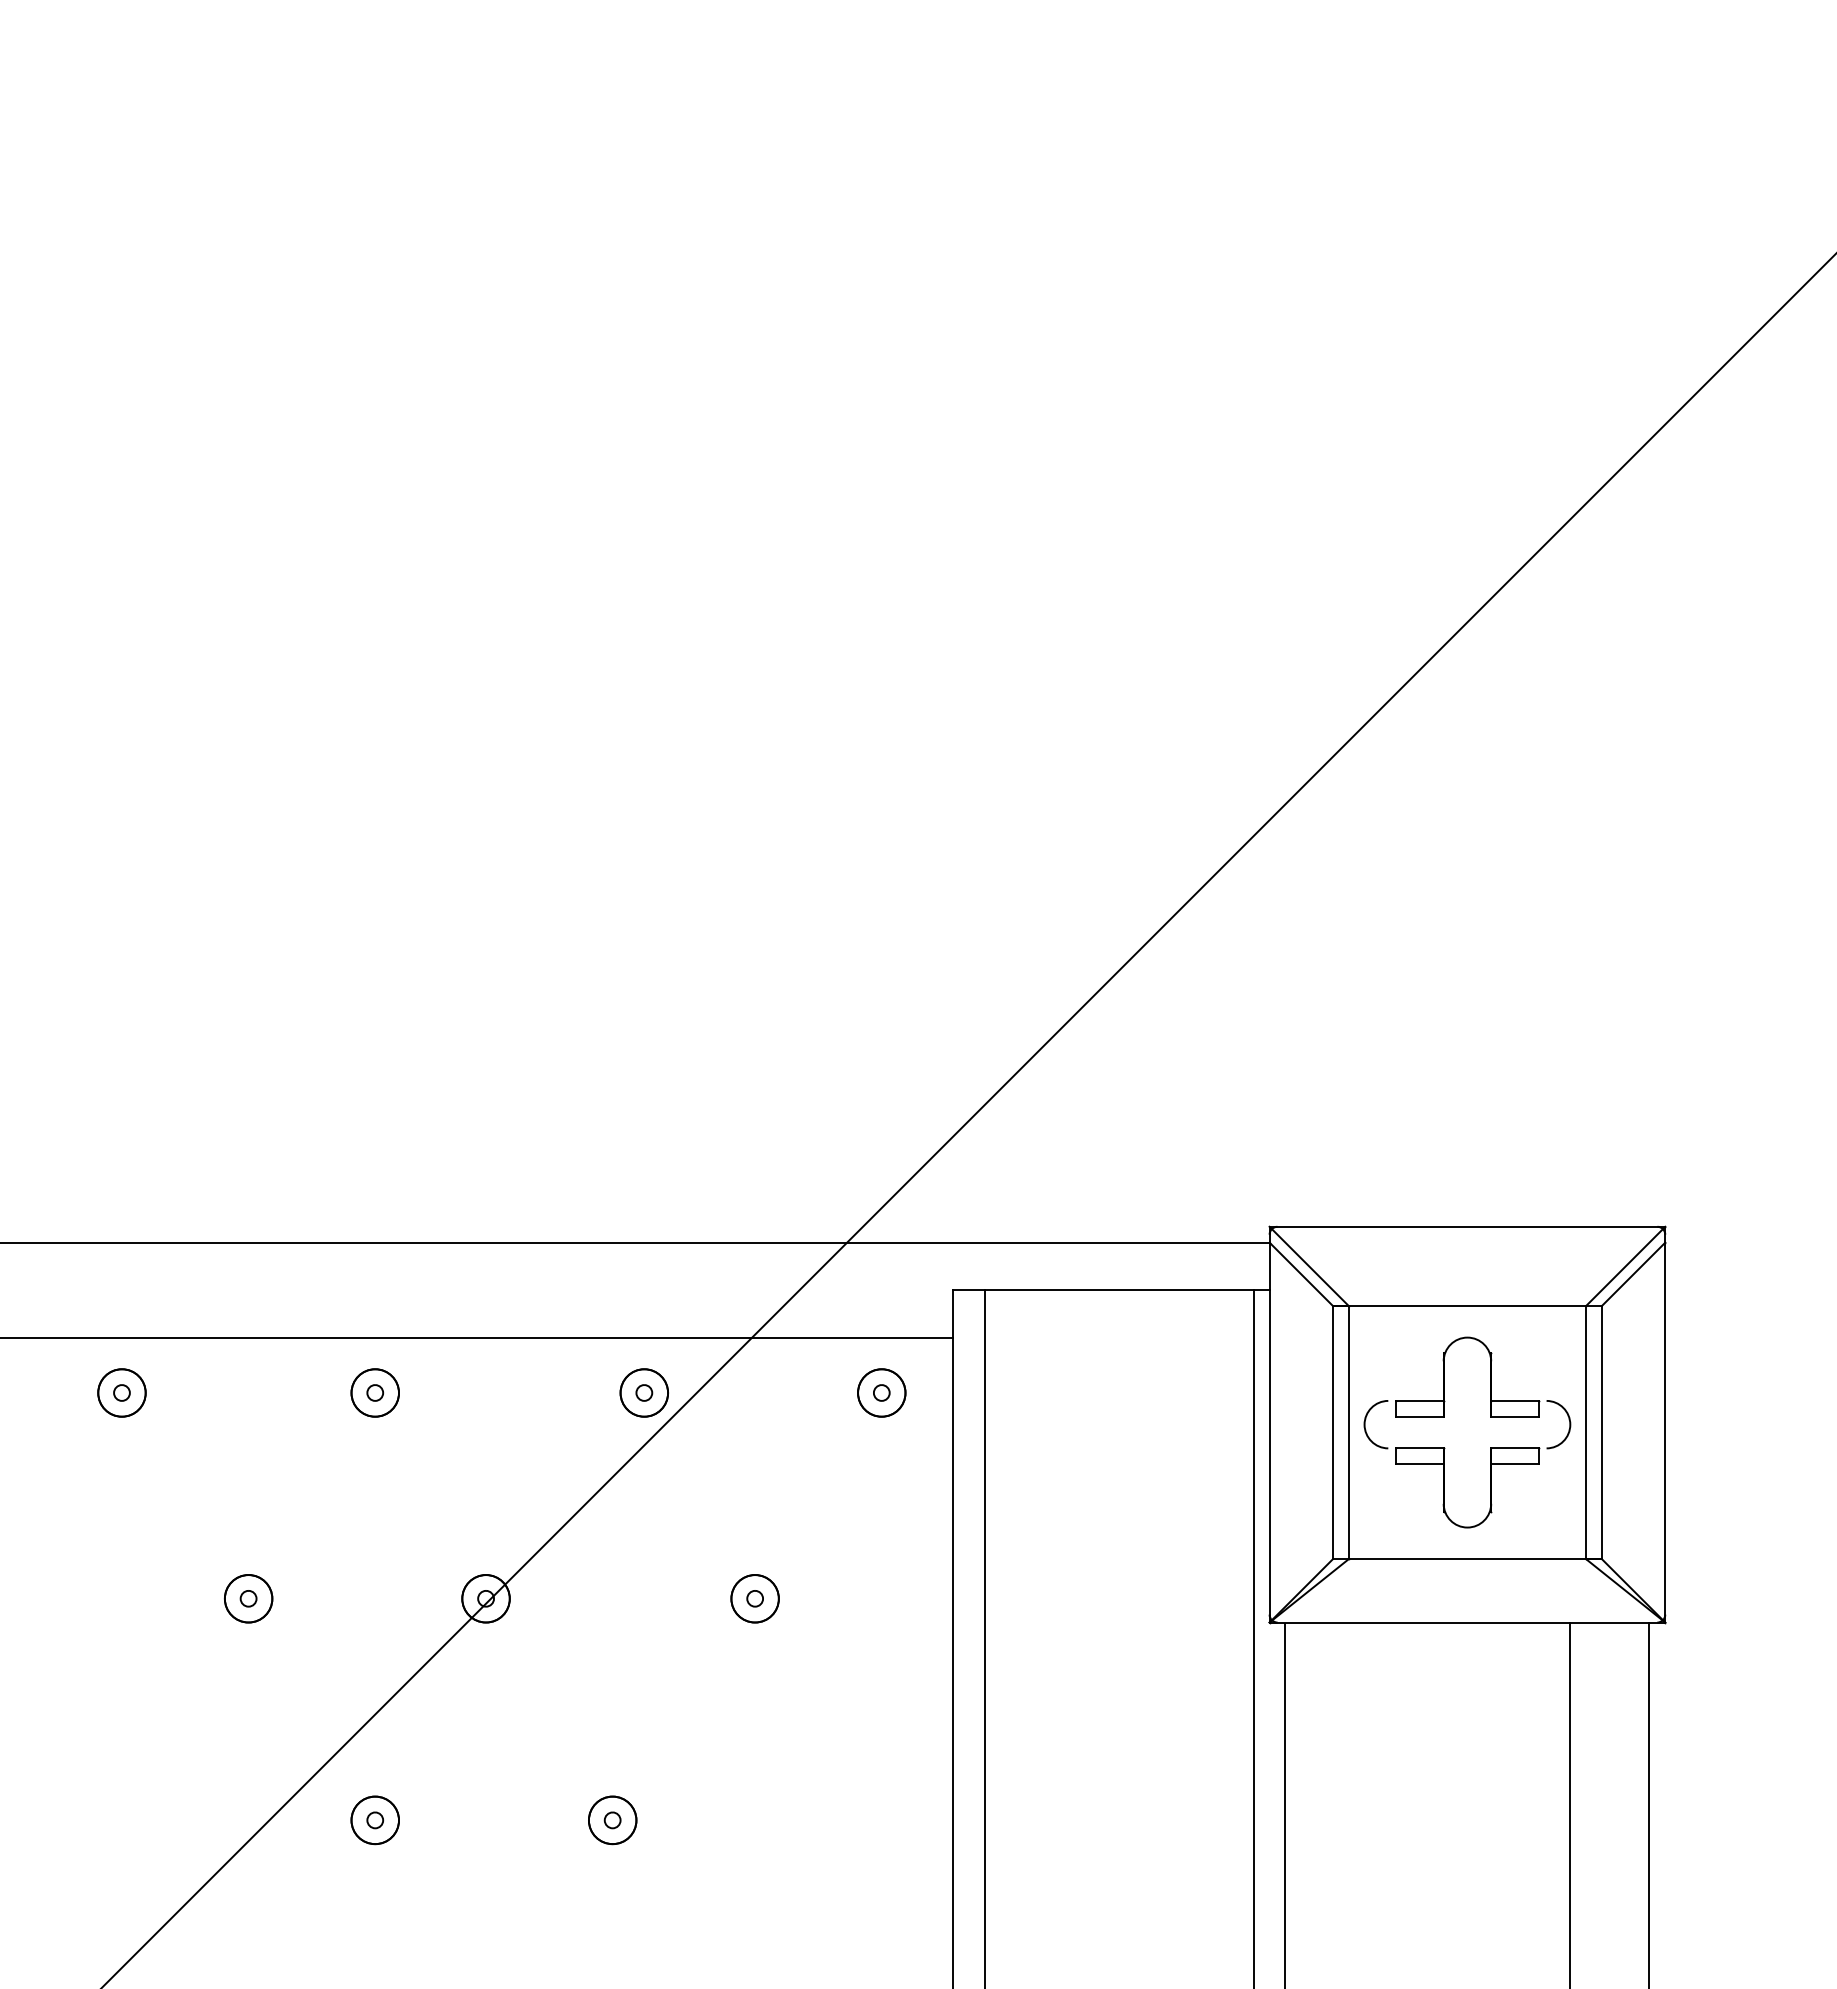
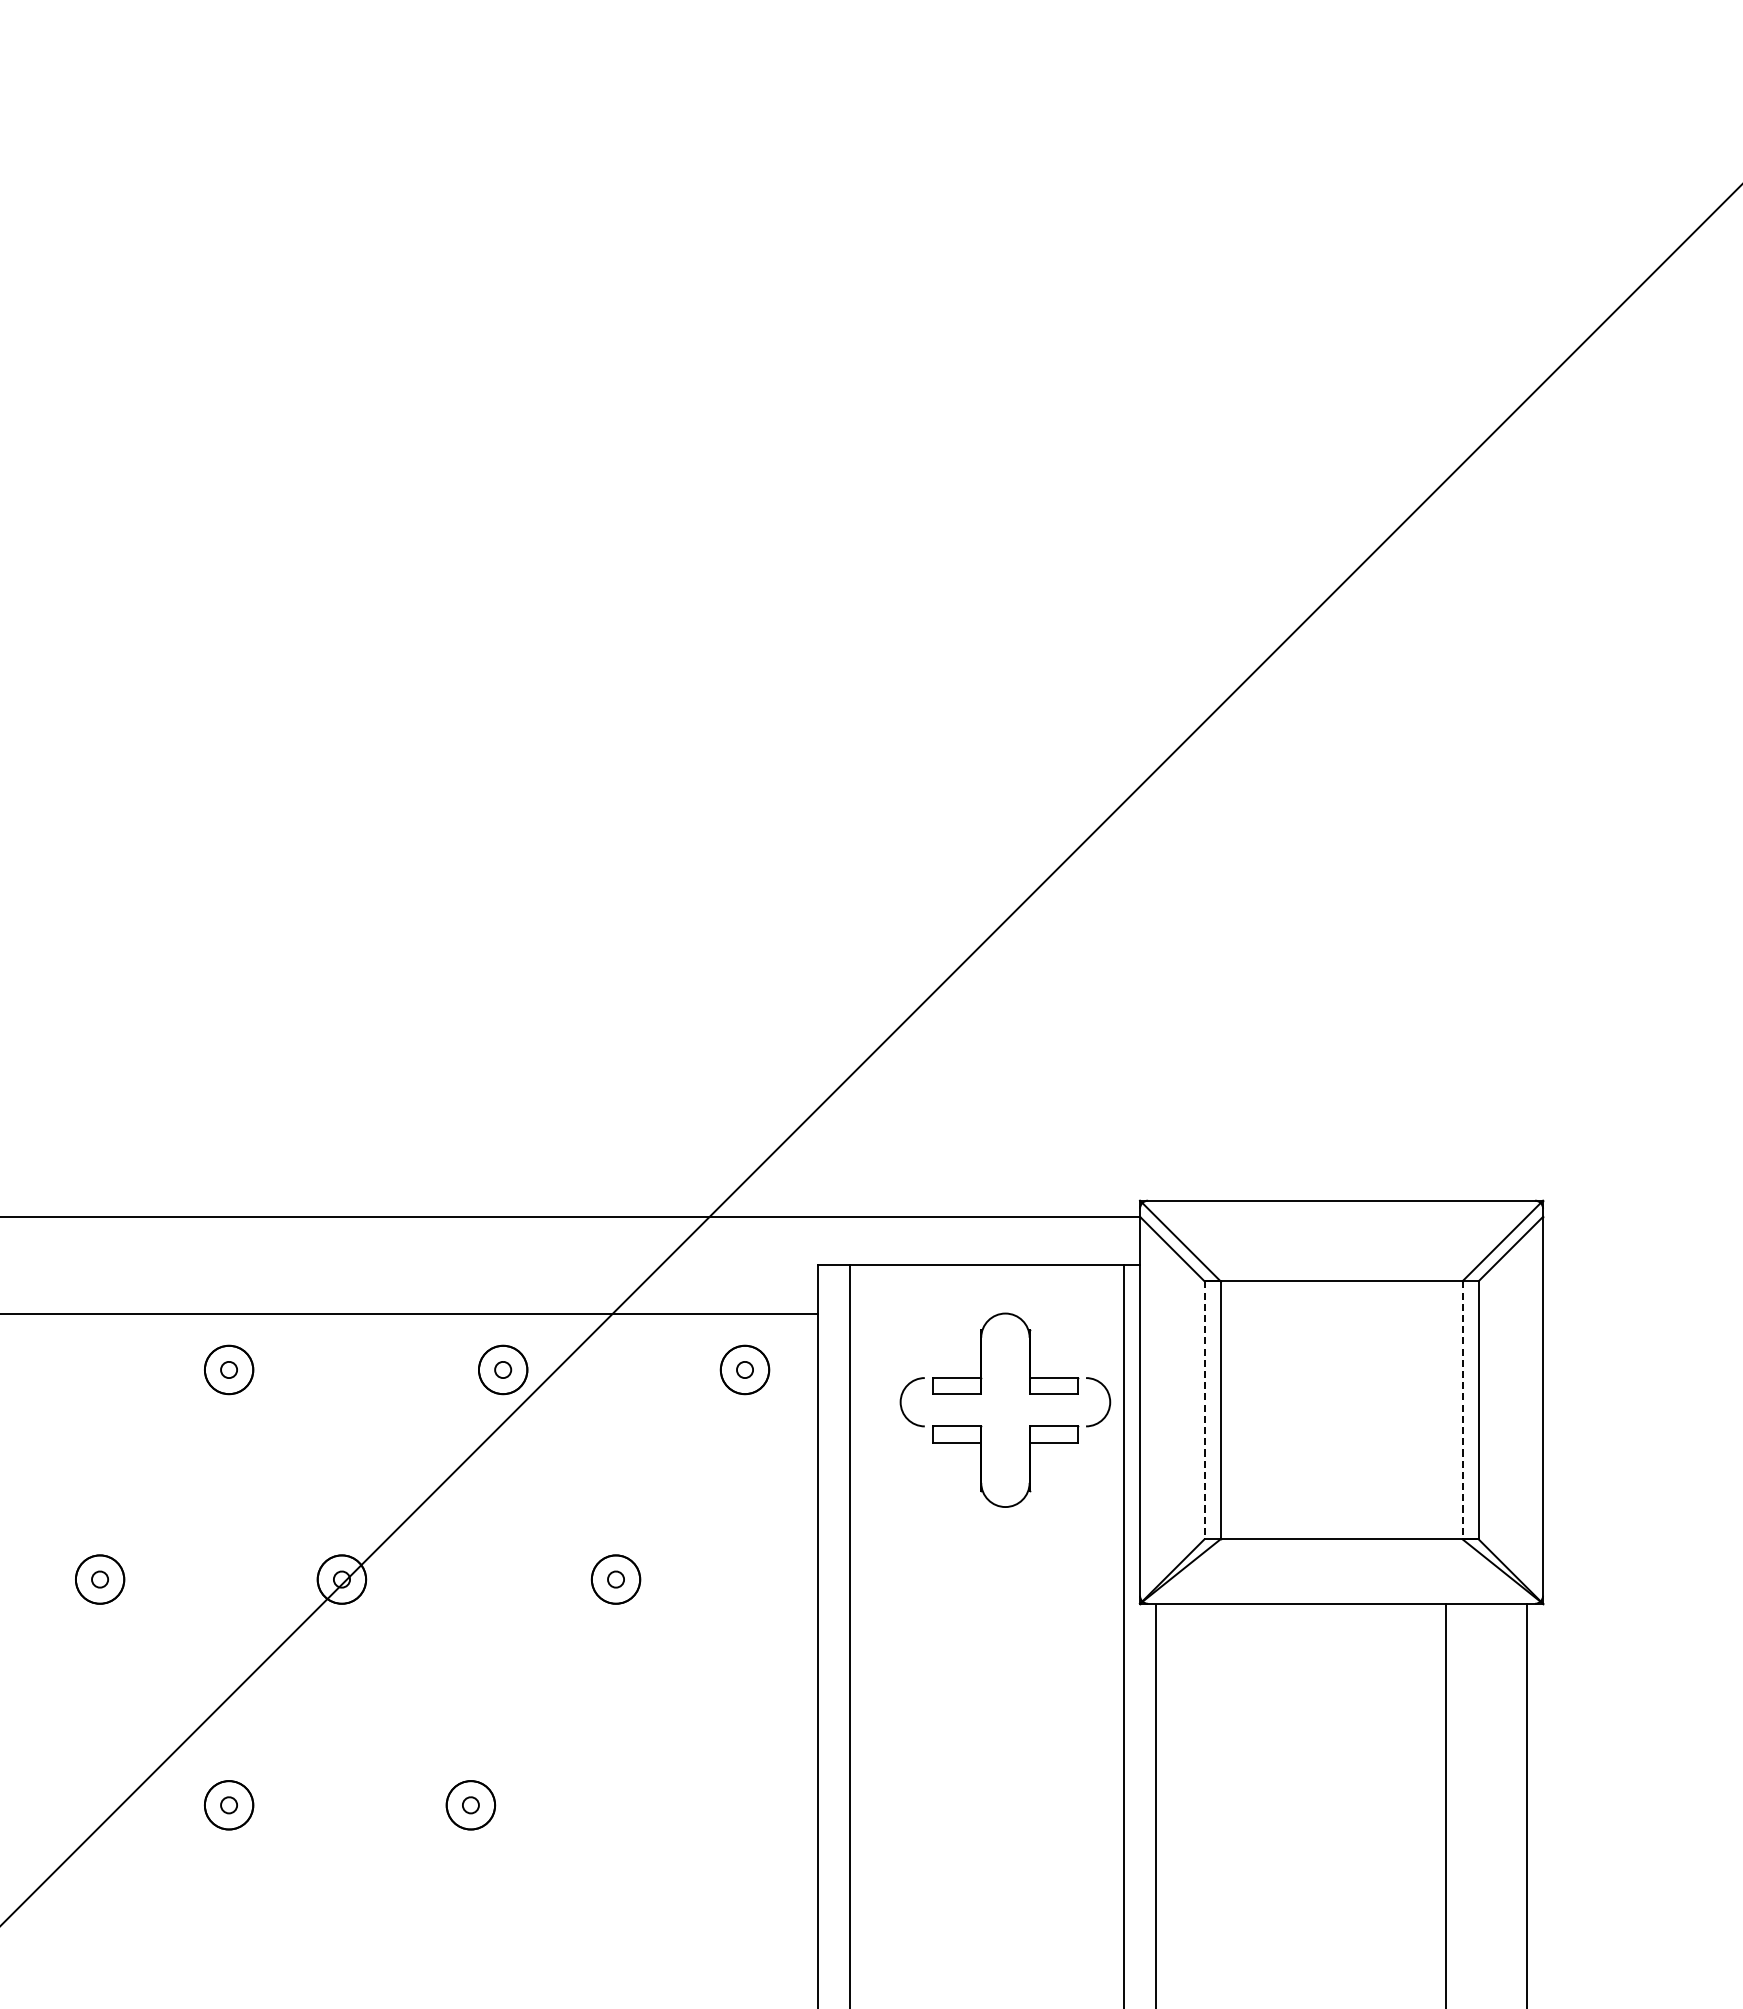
line: (1332, 1432) -> (1204, 1410), solid -> dashed
line: (1586, 1432) -> (1462, 1410), solid -> dashed
part: (1445, 1448) -> (983, 1426), moved

